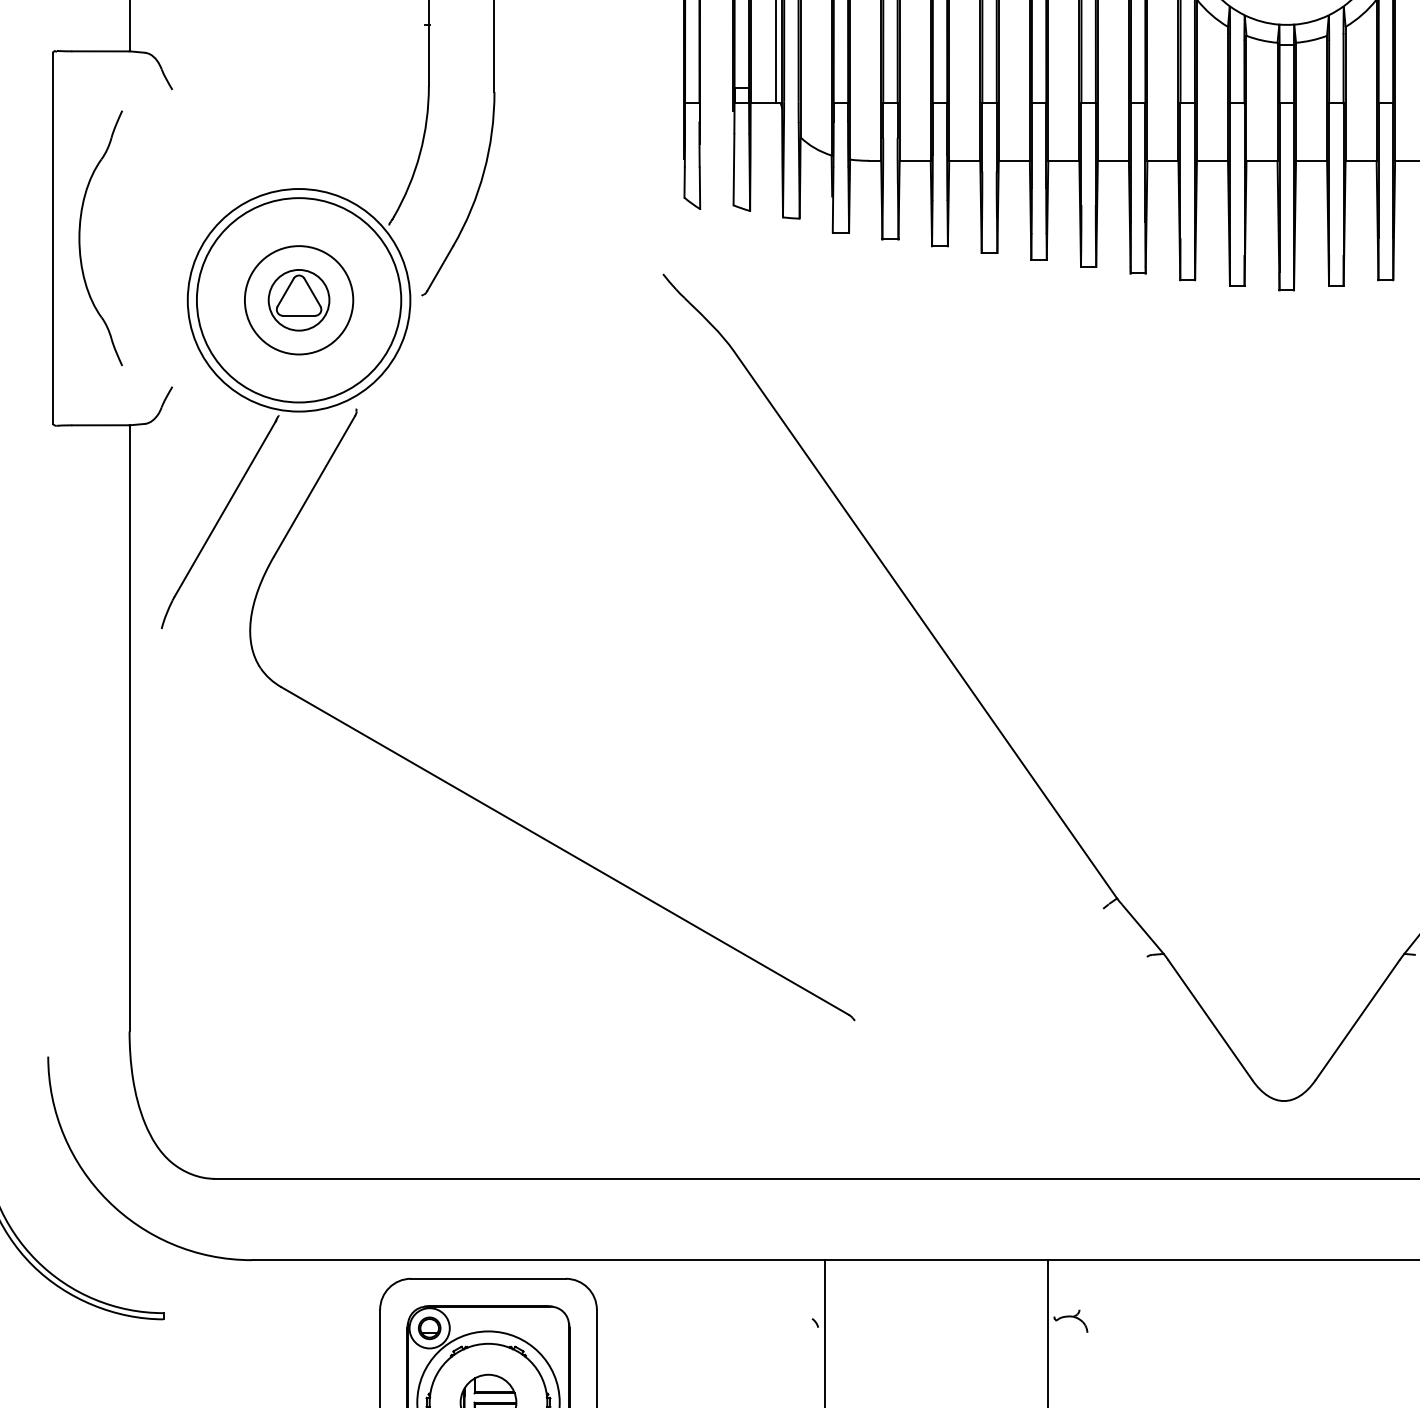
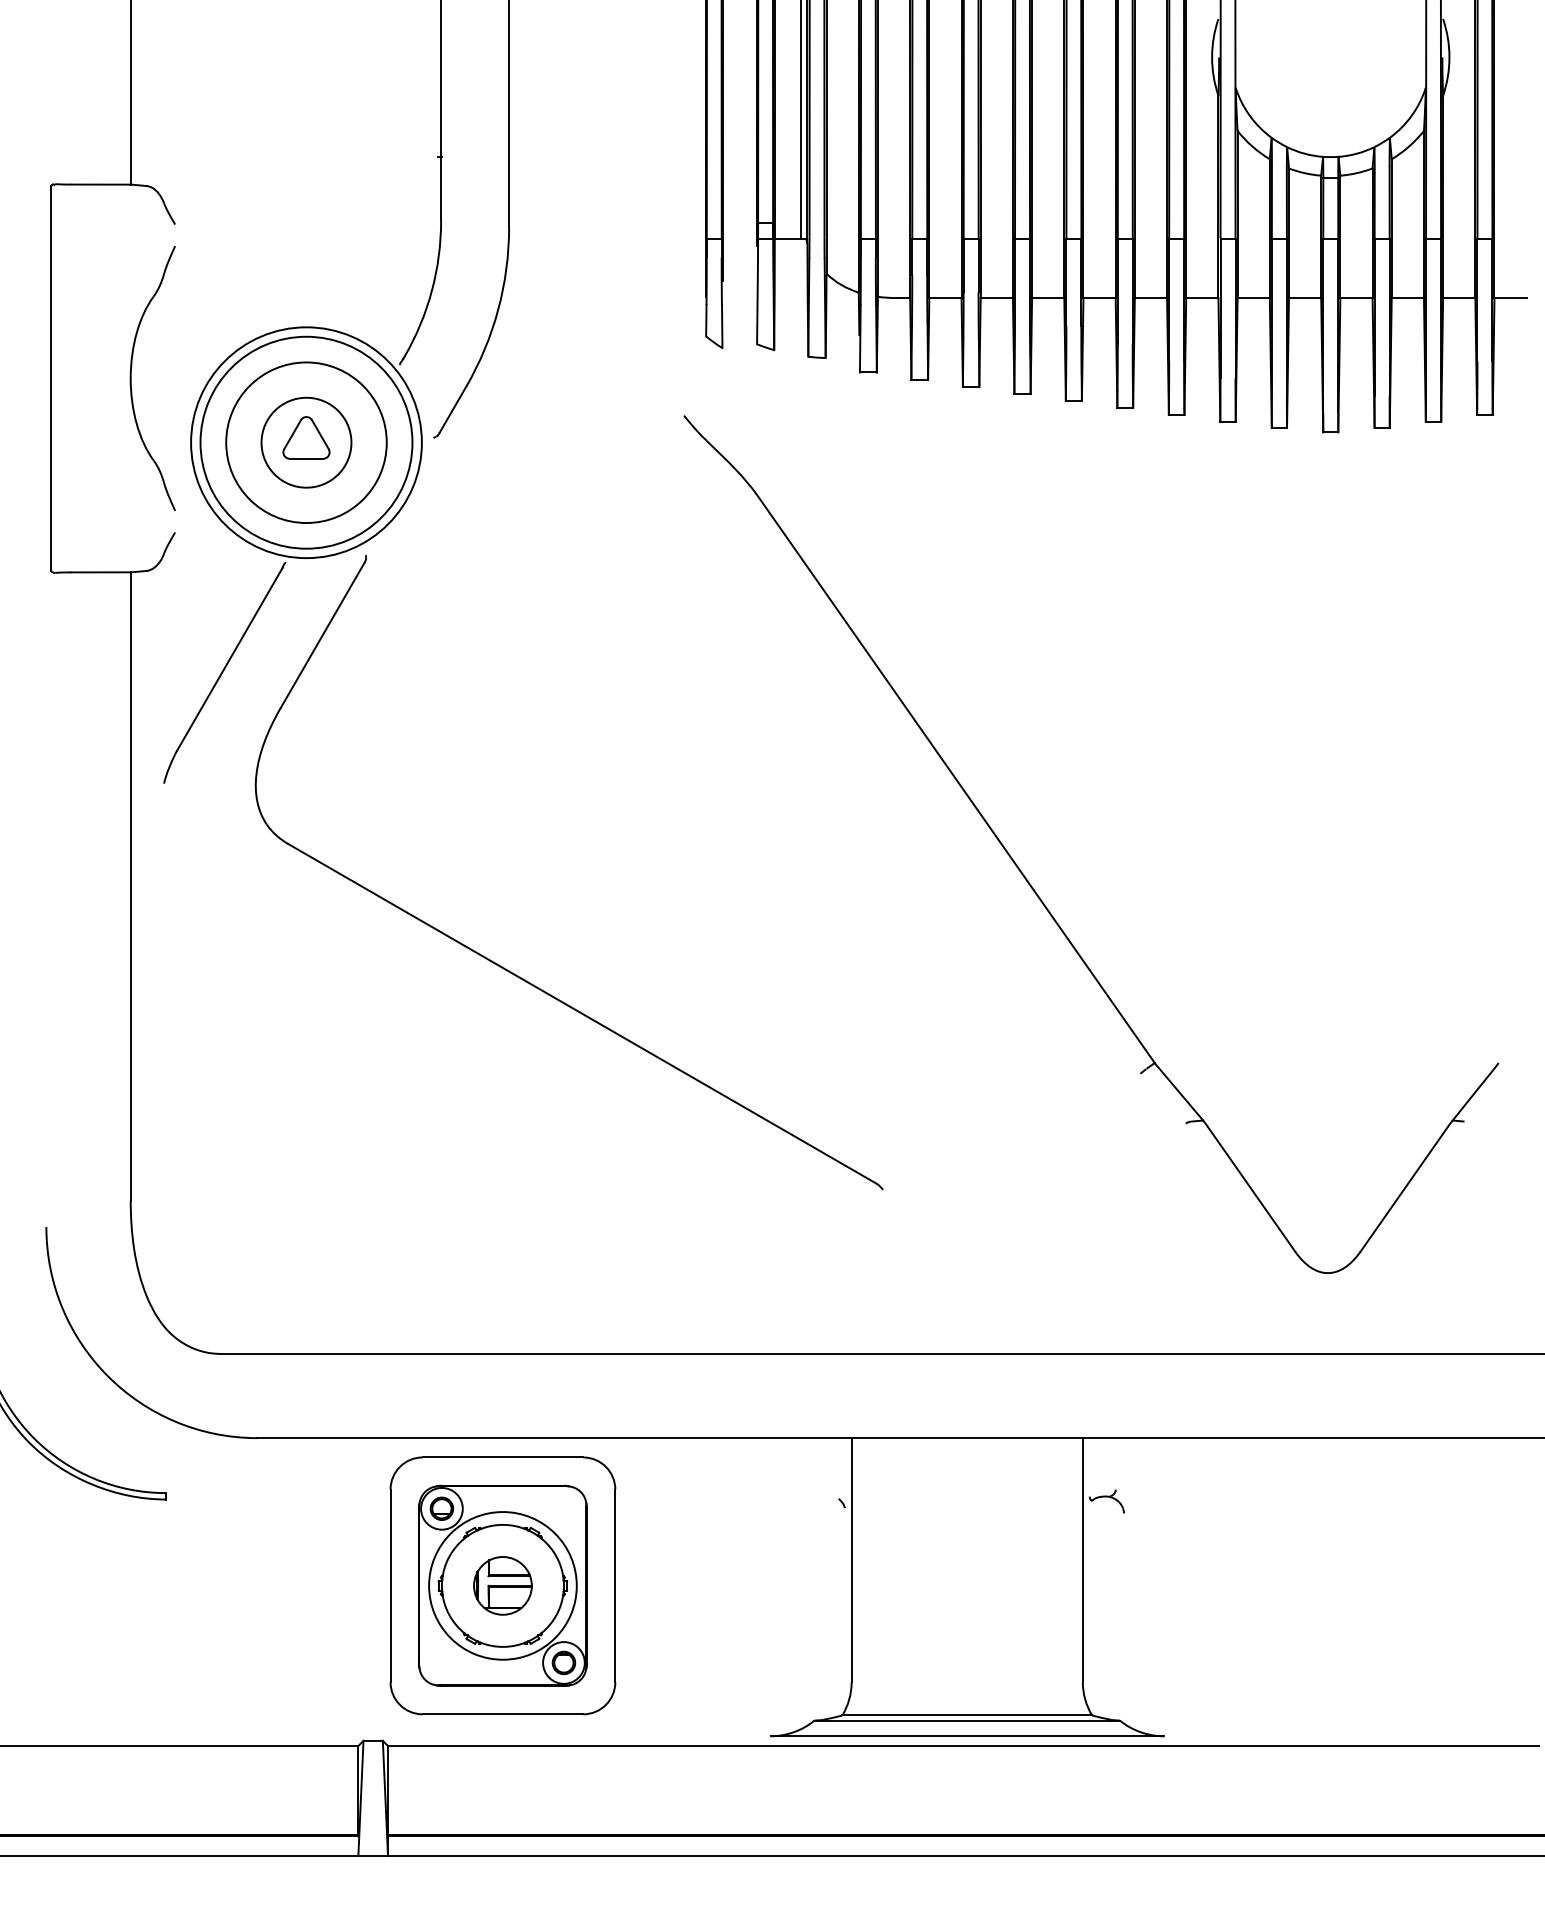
part: (80, 237) -> (131, 377), moved
circle: (299, 300) -> (306, 442), size x1.43
circle: (299, 300) -> (306, 442), size x1.43

